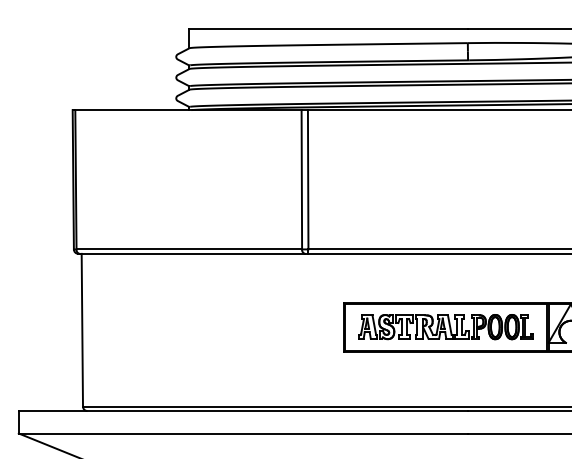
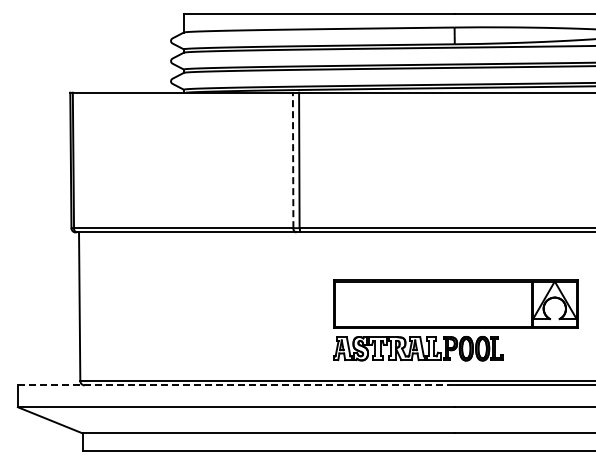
line: (302, 179) -> (293, 160), solid -> dashed
part: (446, 326) -> (418, 348), moved
line: (243, 411) -> (236, 385), solid -> dashed

